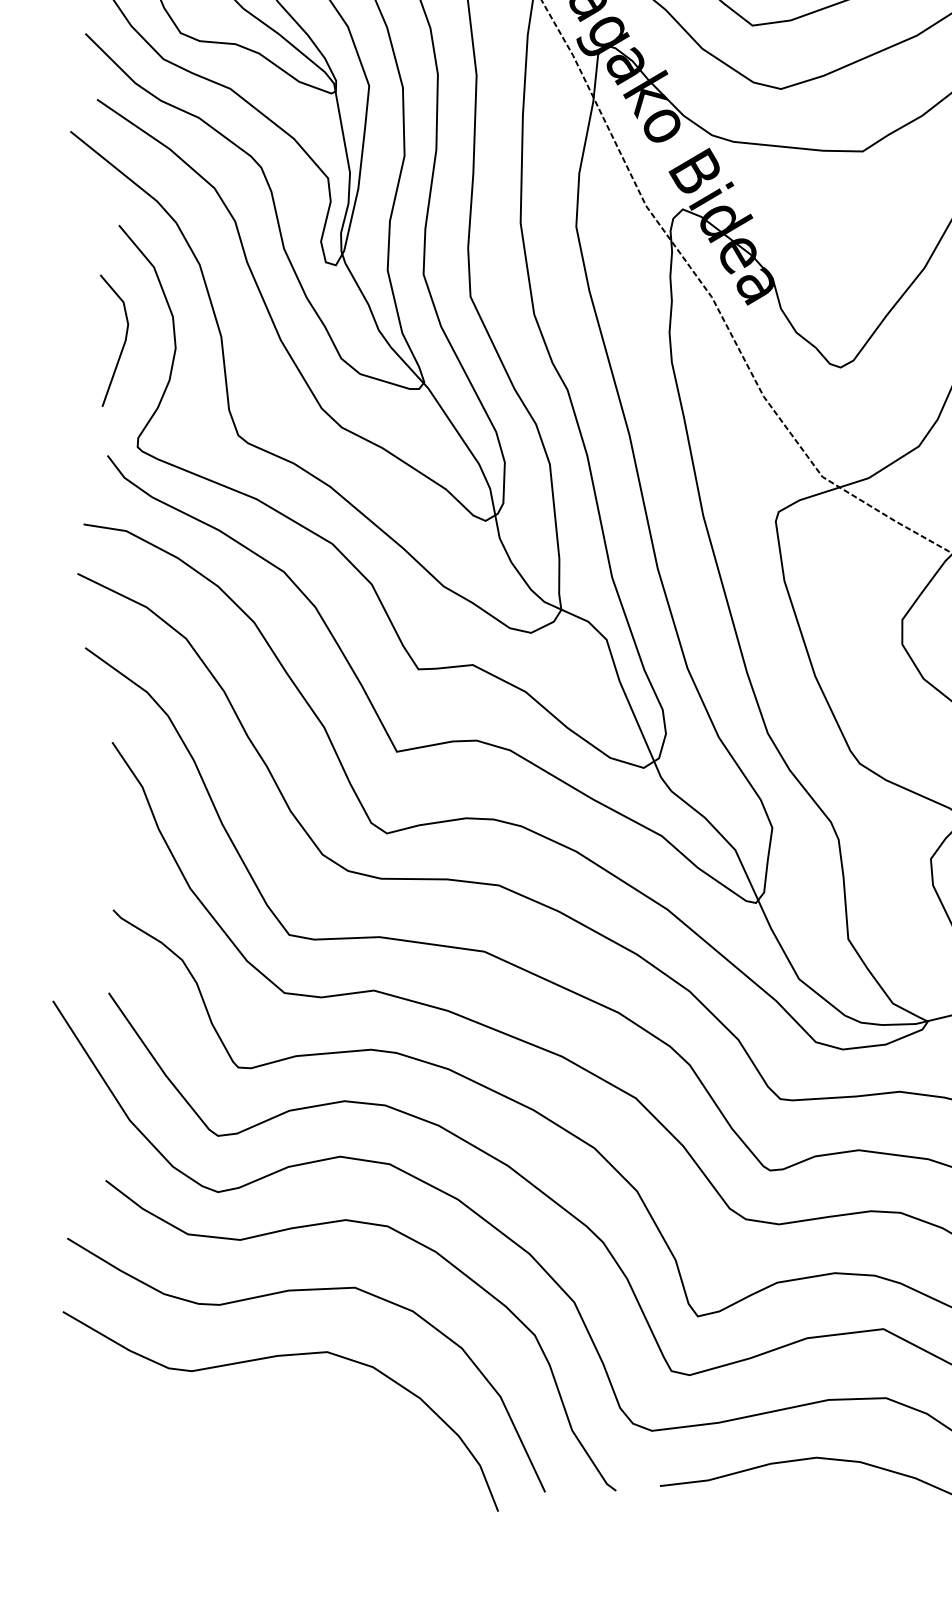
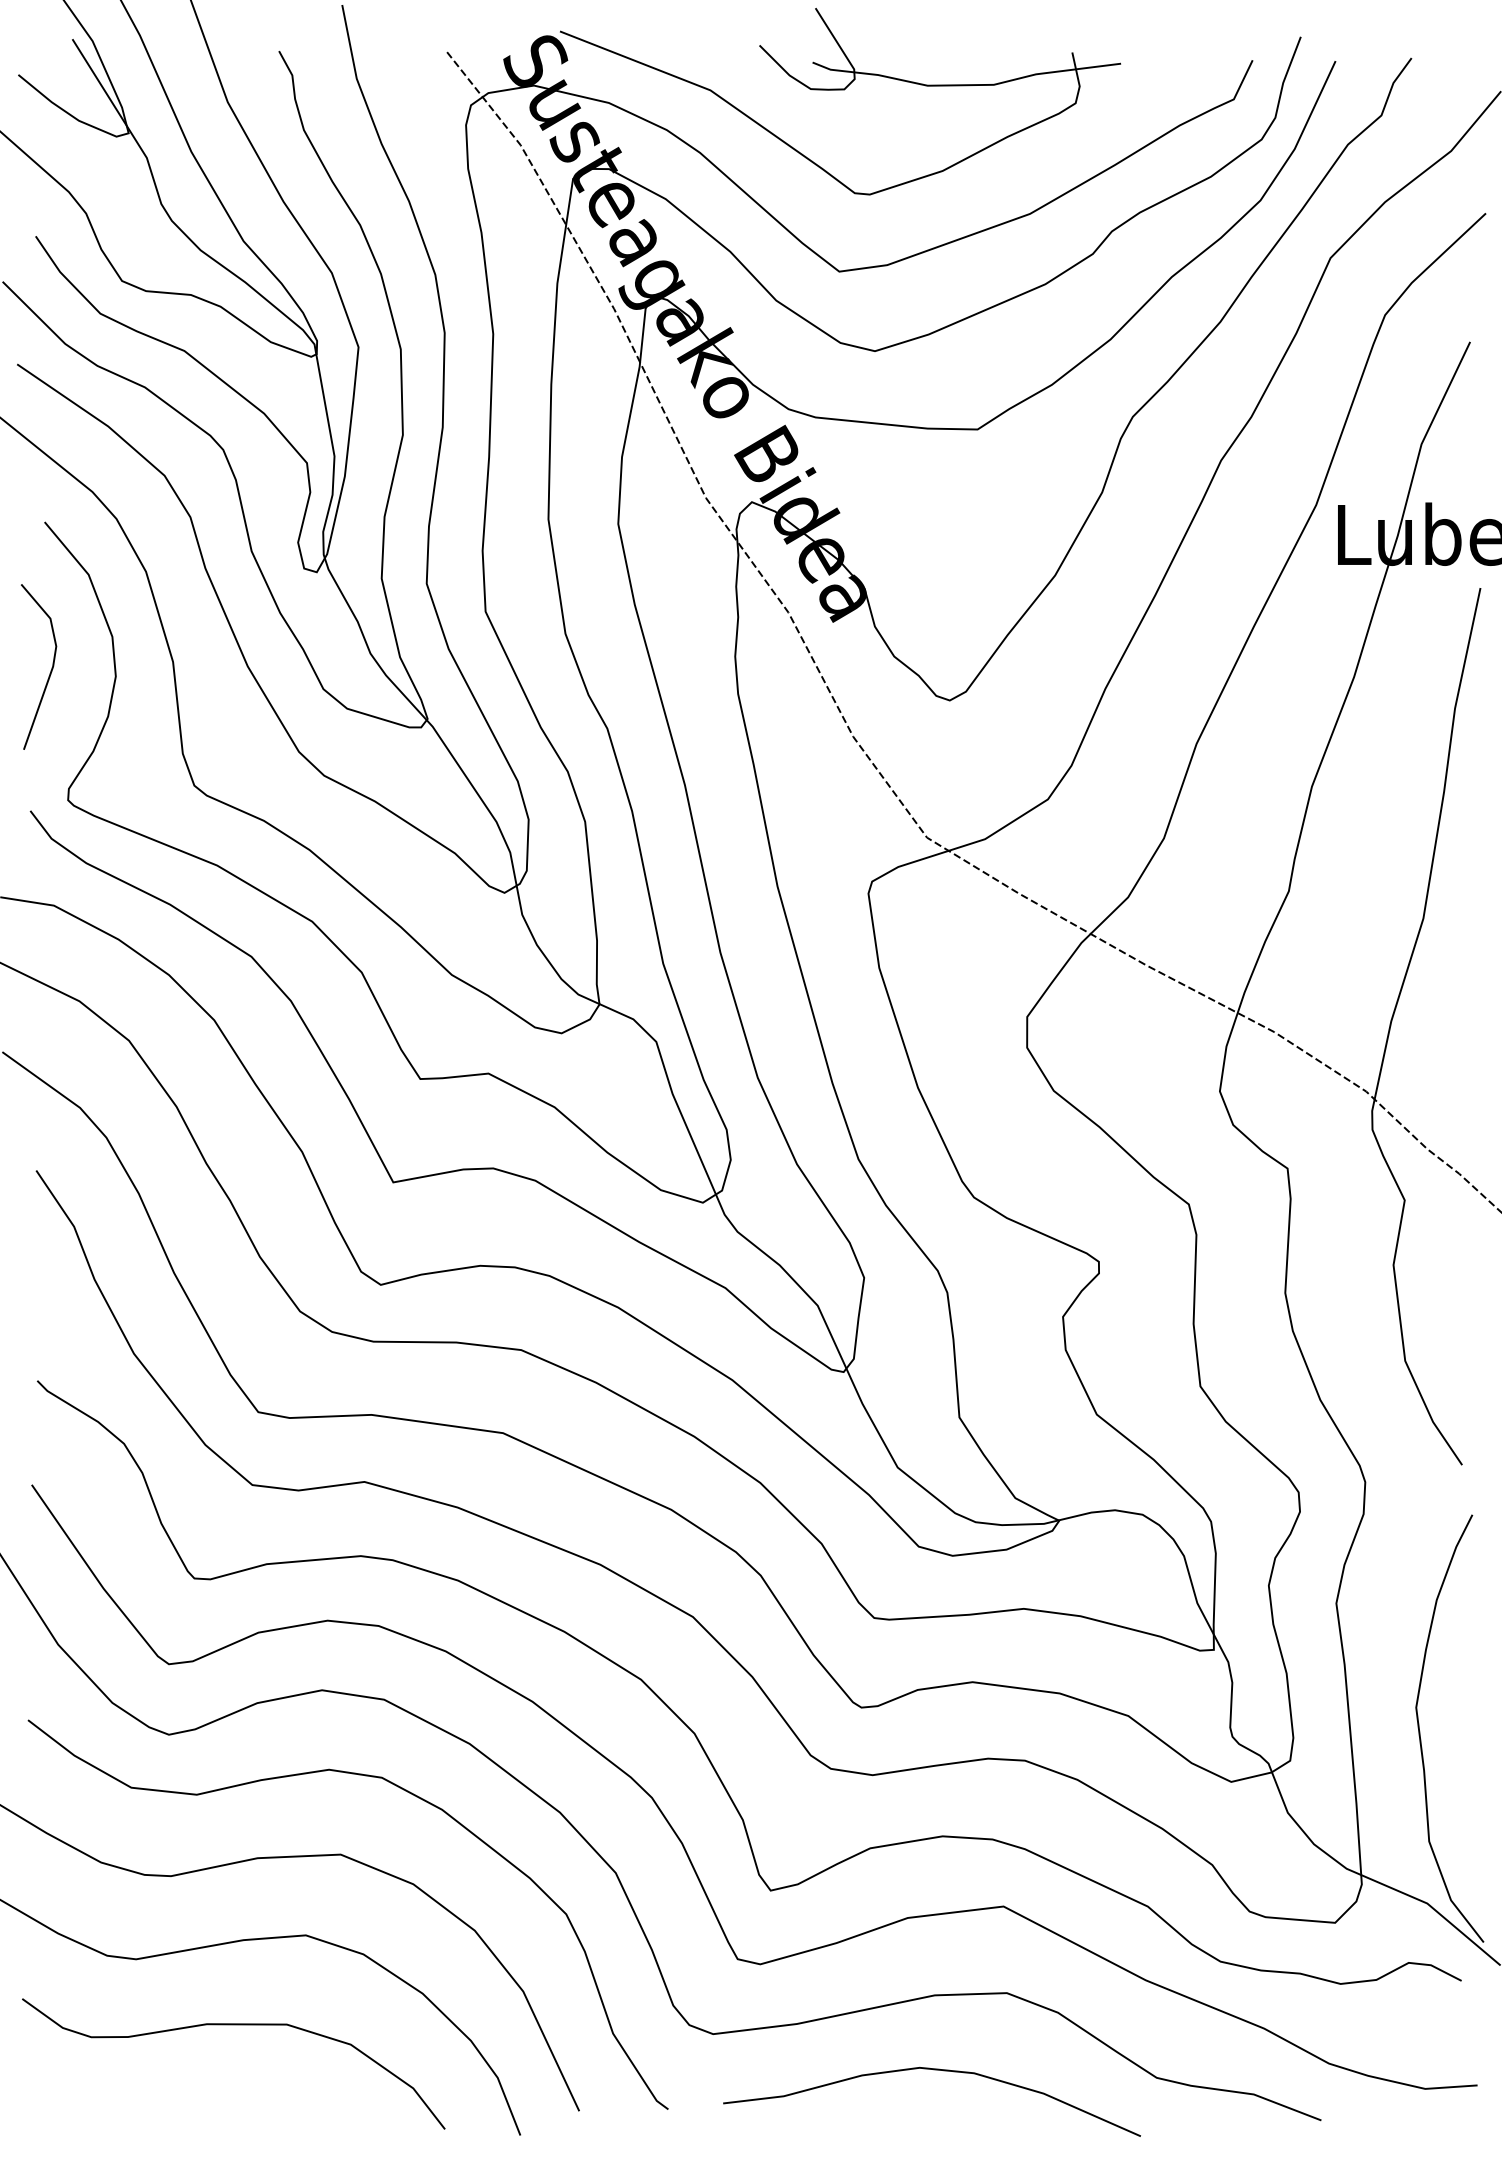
part: (269, 1423) -> (233, 2025), added

